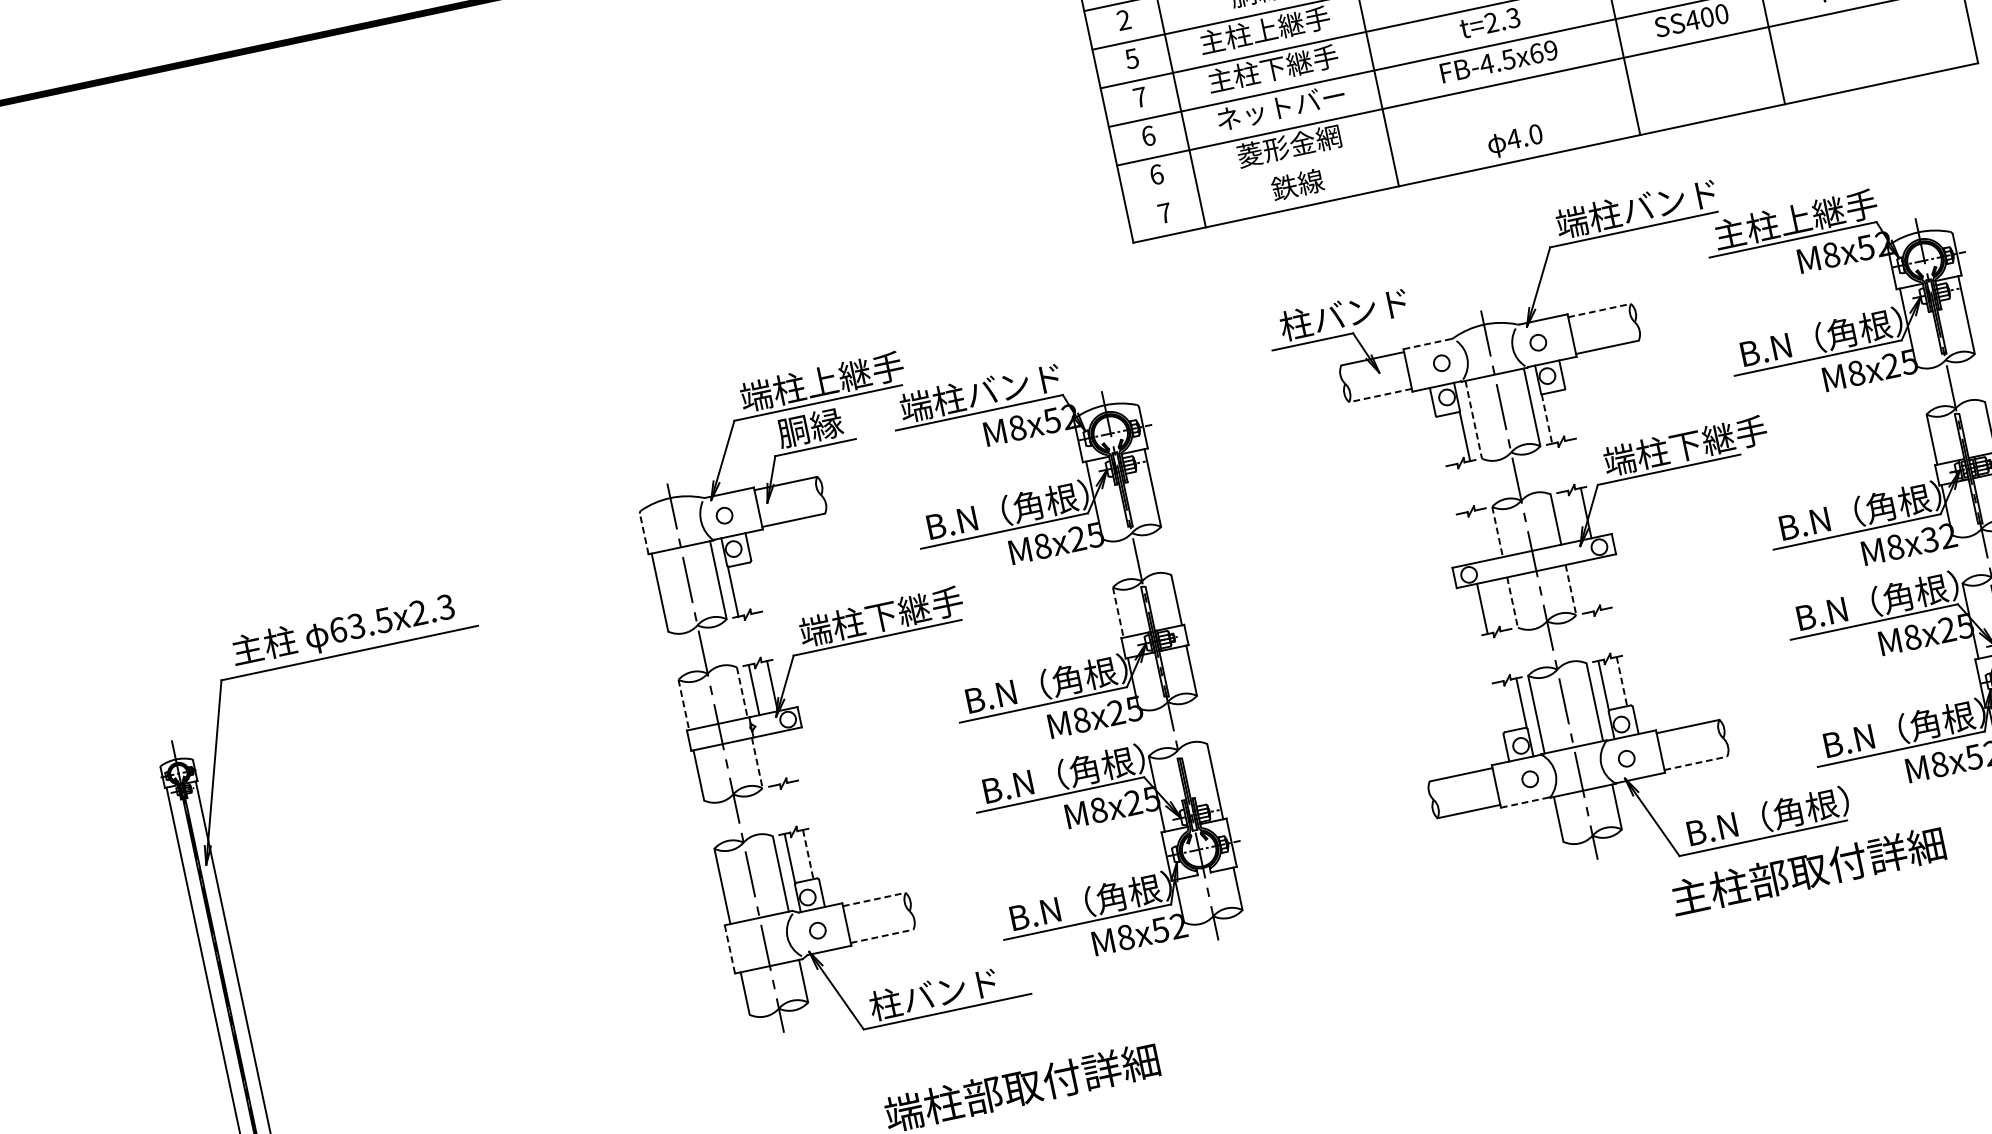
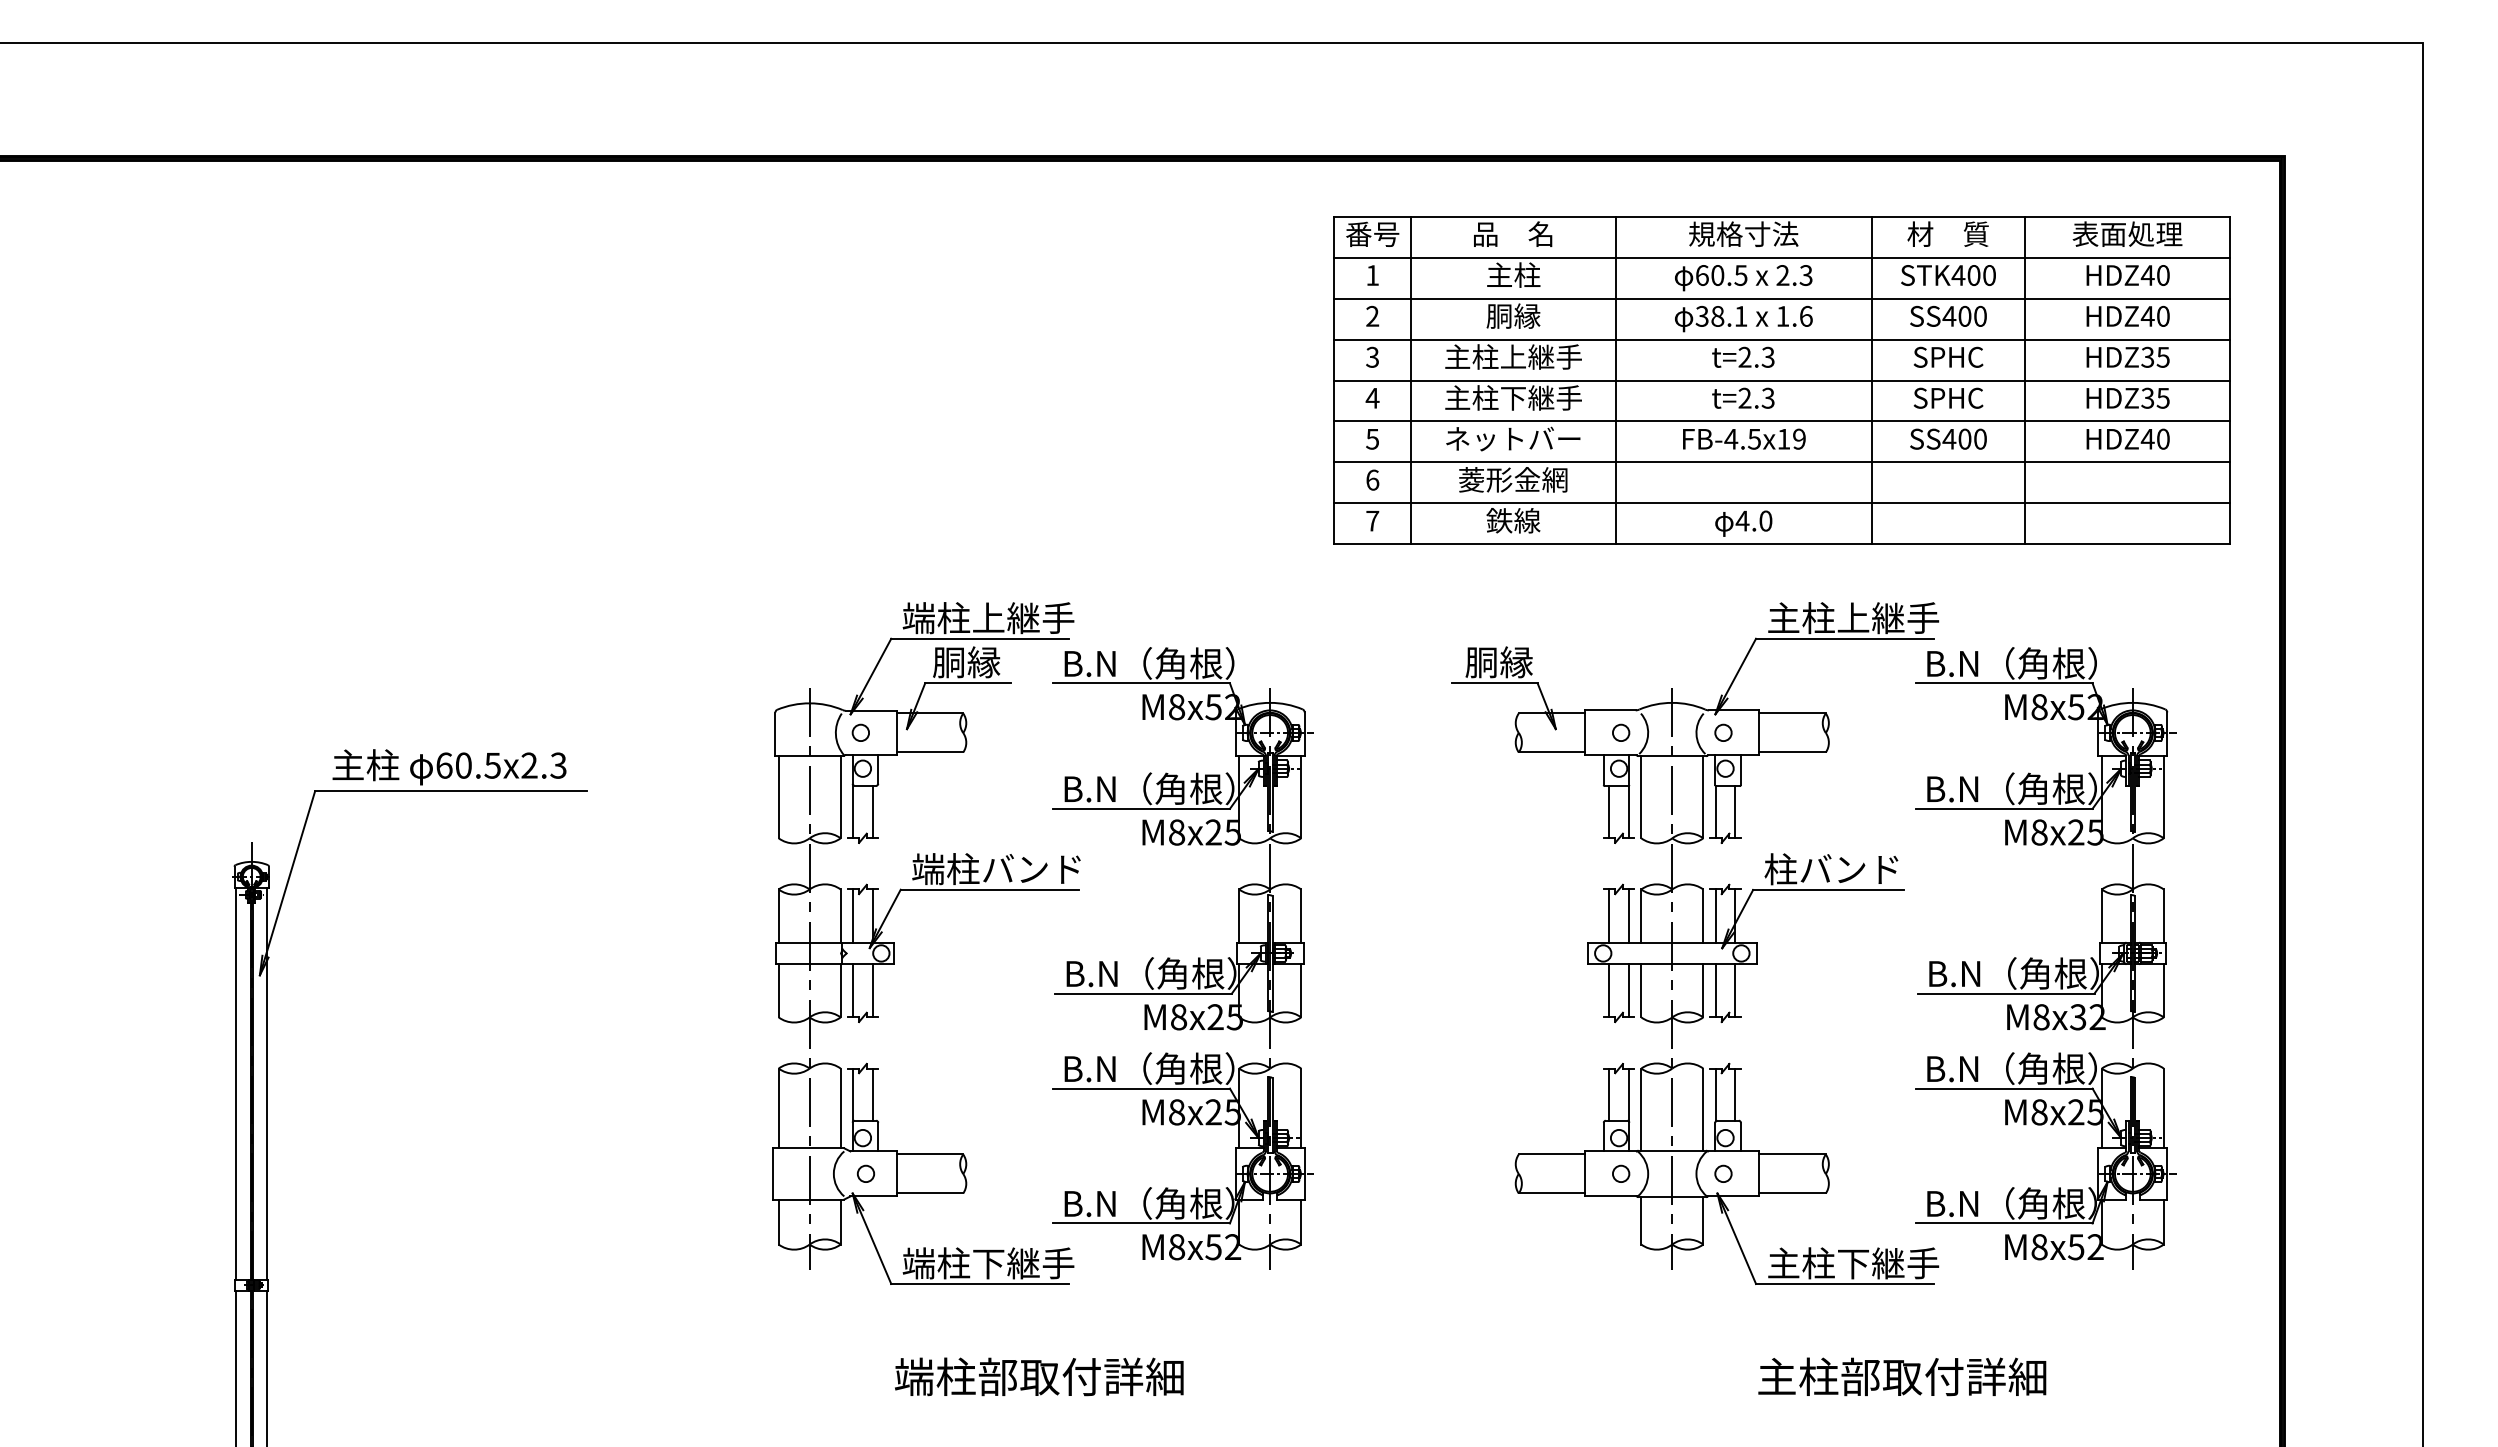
text: (1535, 52) -> (1783, 438), FB-4.5x69 -> FB-4.5x19
text: (1131, 58) -> (1372, 356), 5 -> 3
text: (1140, 97) -> (1372, 398), 7 -> 4
line: (1547, 114) -> (1781, 503), added
text: (1148, 135) -> (1372, 438), 6 -> 5
text: (1638, 208) -> (1853, 618), 端柱バンド -> 主柱上継手
text: (1795, 219) -> (2010, 663), 主柱上継手 -> B.N（角根）
line: (1600, 310) -> (1793, 713), dashed -> solid
text: (1344, 314) -> (1532, 662), 柱バンド -> 胴縁
line: (1428, 344) -> (1611, 710), dashed -> solid
text: (982, 392) -> (1148, 663), 端柱バンド -> B.N（角根）
line: (1380, 395) -> (1551, 752), dashed -> solid
line: (1565, 415) -> (1735, 812), added
line: (1546, 419) -> (1715, 812), dashed -> solid
line: (1473, 420) -> (1641, 797), dashed -> solid
line: (1446, 440) -> (1609, 812), added
text: (1685, 446) -> (1850, 869), 端柱下継手 -> 柱バンド
line: (1567, 516) -> (1715, 915), added
line: (1497, 532) -> (1641, 916), dashed -> solid
line: (644, 534) -> (775, 734), dashed -> solid
line: (1485, 534) -> (1628, 915), added
line: (1467, 537) -> (1609, 915), added
line: (1601, 583) -> (1735, 990), added
line: (751, 587) -> (872, 811), added
line: (1582, 587) -> (1715, 990), added
line: (1571, 589) -> (1703, 990), dashed -> solid
line: (1512, 602) -> (1641, 990), dashed -> solid
line: (1500, 604) -> (1628, 990), added
text: (913, 610) -> (1032, 869), 端柱下継手 -> 端柱バンド
line: (1118, 612) -> (1239, 916), dashed -> solid
text: (356, 626) -> (463, 765), 63.5x2.3 -> 60.5x2.3
line: (1622, 682) -> (1735, 1095), dashed -> solid
line: (742, 692) -> (840, 916), dashed -> solid
line: (683, 705) -> (778, 916), dashed -> solid
line: (1503, 706) -> (1609, 1094), added
line: (787, 756) -> (872, 990), added
line: (769, 760) -> (853, 990), added
line: (757, 762) -> (840, 990), dashed -> solid
line: (1696, 763) -> (1793, 1193), dashed -> solid
line: (1526, 802) -> (1612, 1196), dashed -> solid
text: (1767, 816) -> (1853, 1262), B.N（角根） -> 主柱下継手
line: (808, 855) -> (872, 1095), dashed -> solid
text: (1808, 870) -> (1902, 1376), moved
line: (874, 899) -> (930, 1154), dashed -> solid
line: (882, 936) -> (930, 1193), dashed -> solid
line: (729, 949) -> (772, 1173), dashed -> solid
text: (951, 990) -> (988, 1263), 柱バンド -> 端柱下継手

